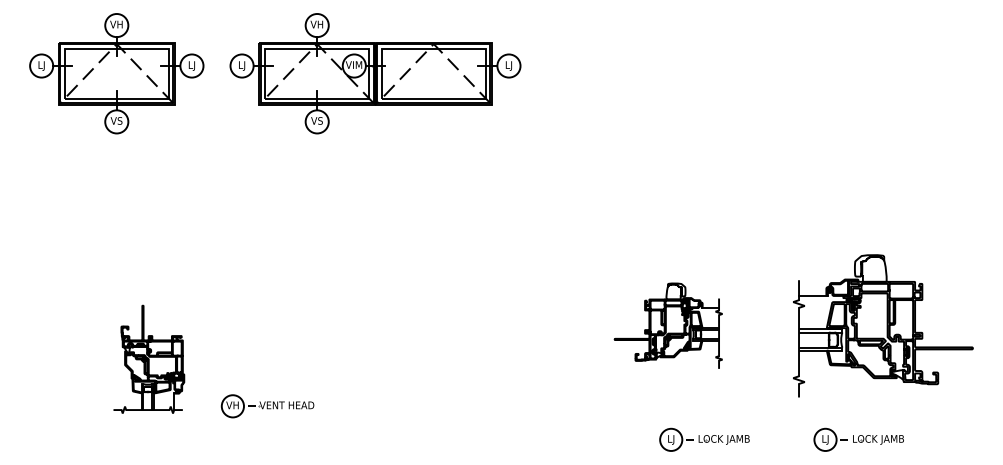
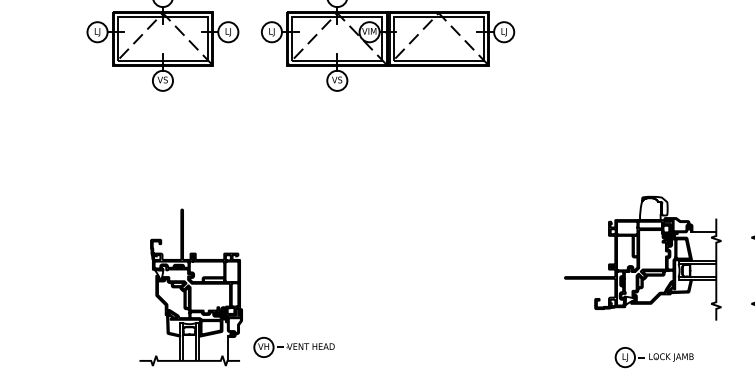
part: (668, 325) -> (642, 258), size x1.67
part: (148, 359) -> (190, 287), size x1.67
part: (267, 406) -> (294, 347), moved
part: (704, 439) -> (654, 357), moved

